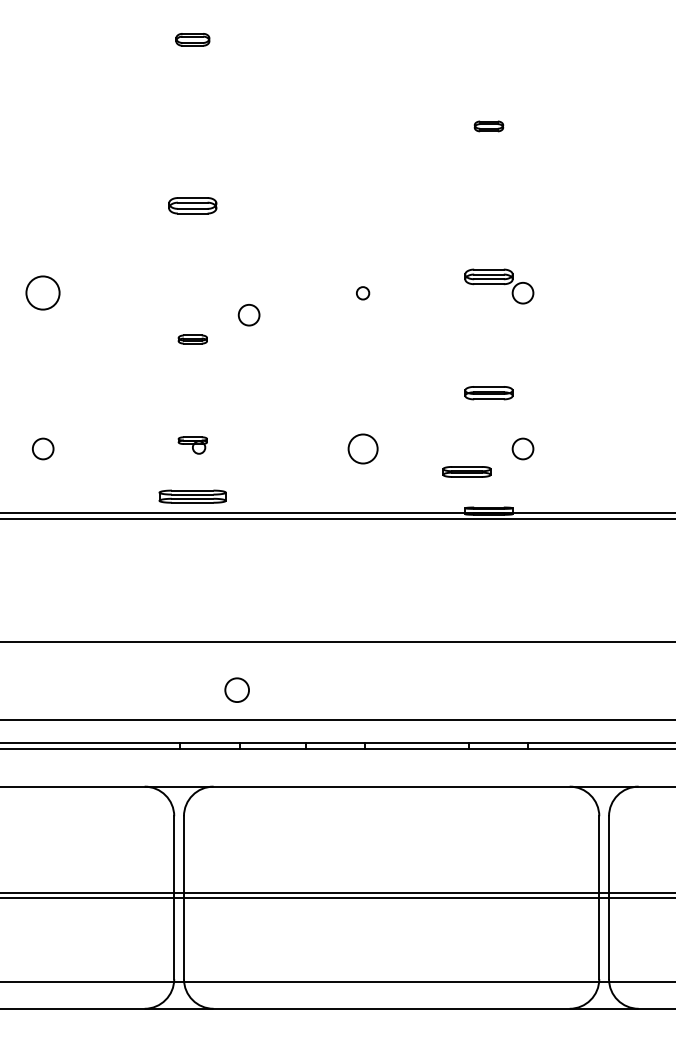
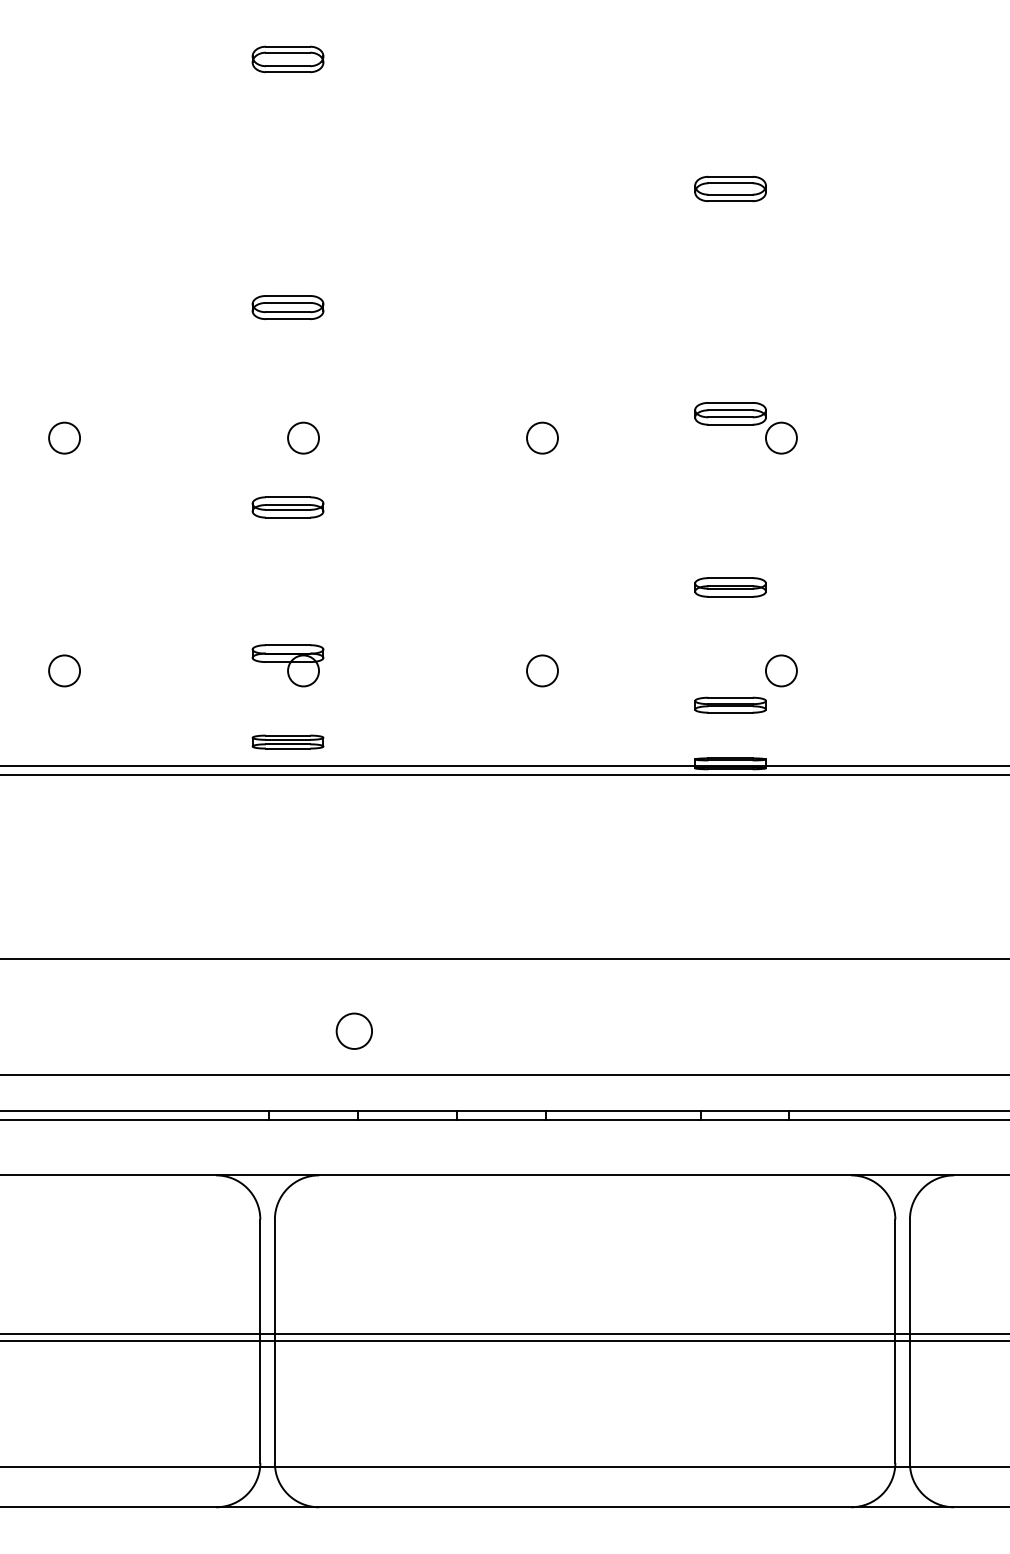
part: (192, 39) -> (287, 59), size x1.43
part: (488, 126) -> (729, 189), size x1.67
circle: (43, 293) -> (65, 438), size x0.62
circle: (362, 293) -> (541, 438), size x1.67
circle: (248, 315) -> (302, 438), moved
part: (192, 339) -> (287, 507), size x1.67
part: (192, 445) -> (287, 665), size x1.67
circle: (362, 448) -> (541, 670), size x0.71
part: (466, 471) -> (729, 704), moved
part: (192, 496) -> (287, 741), size x0.71

